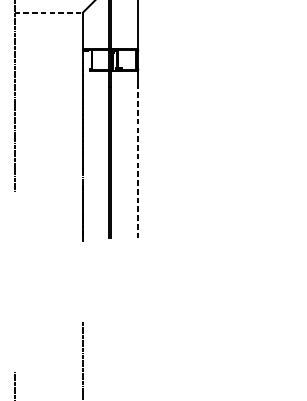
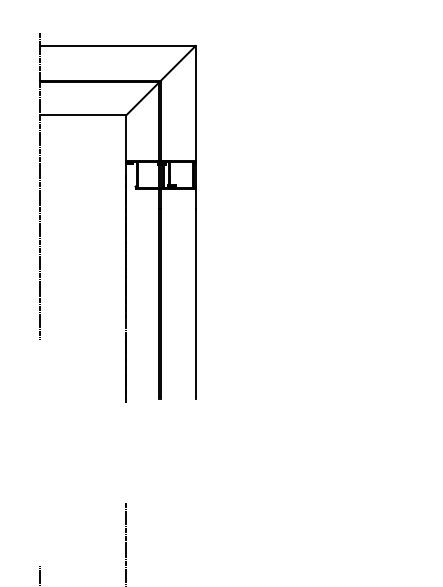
line: (48, 12) -> (83, 115), dashed -> solid
line: (138, 162) -> (195, 303), dashed -> solid

